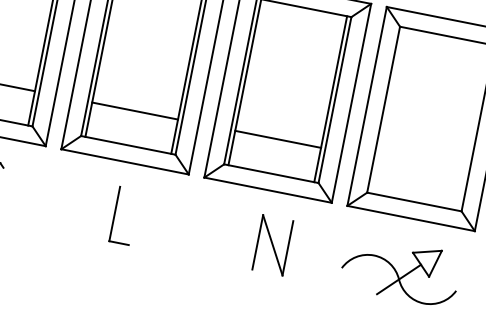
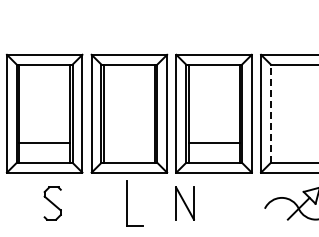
line: (383, 109) -> (270, 113), solid -> dashed
line: (133, 110) -> (128, 142), removed
part: (123, 215) -> (134, 203), size x1.4
part: (271, 245) -> (184, 203), moved

